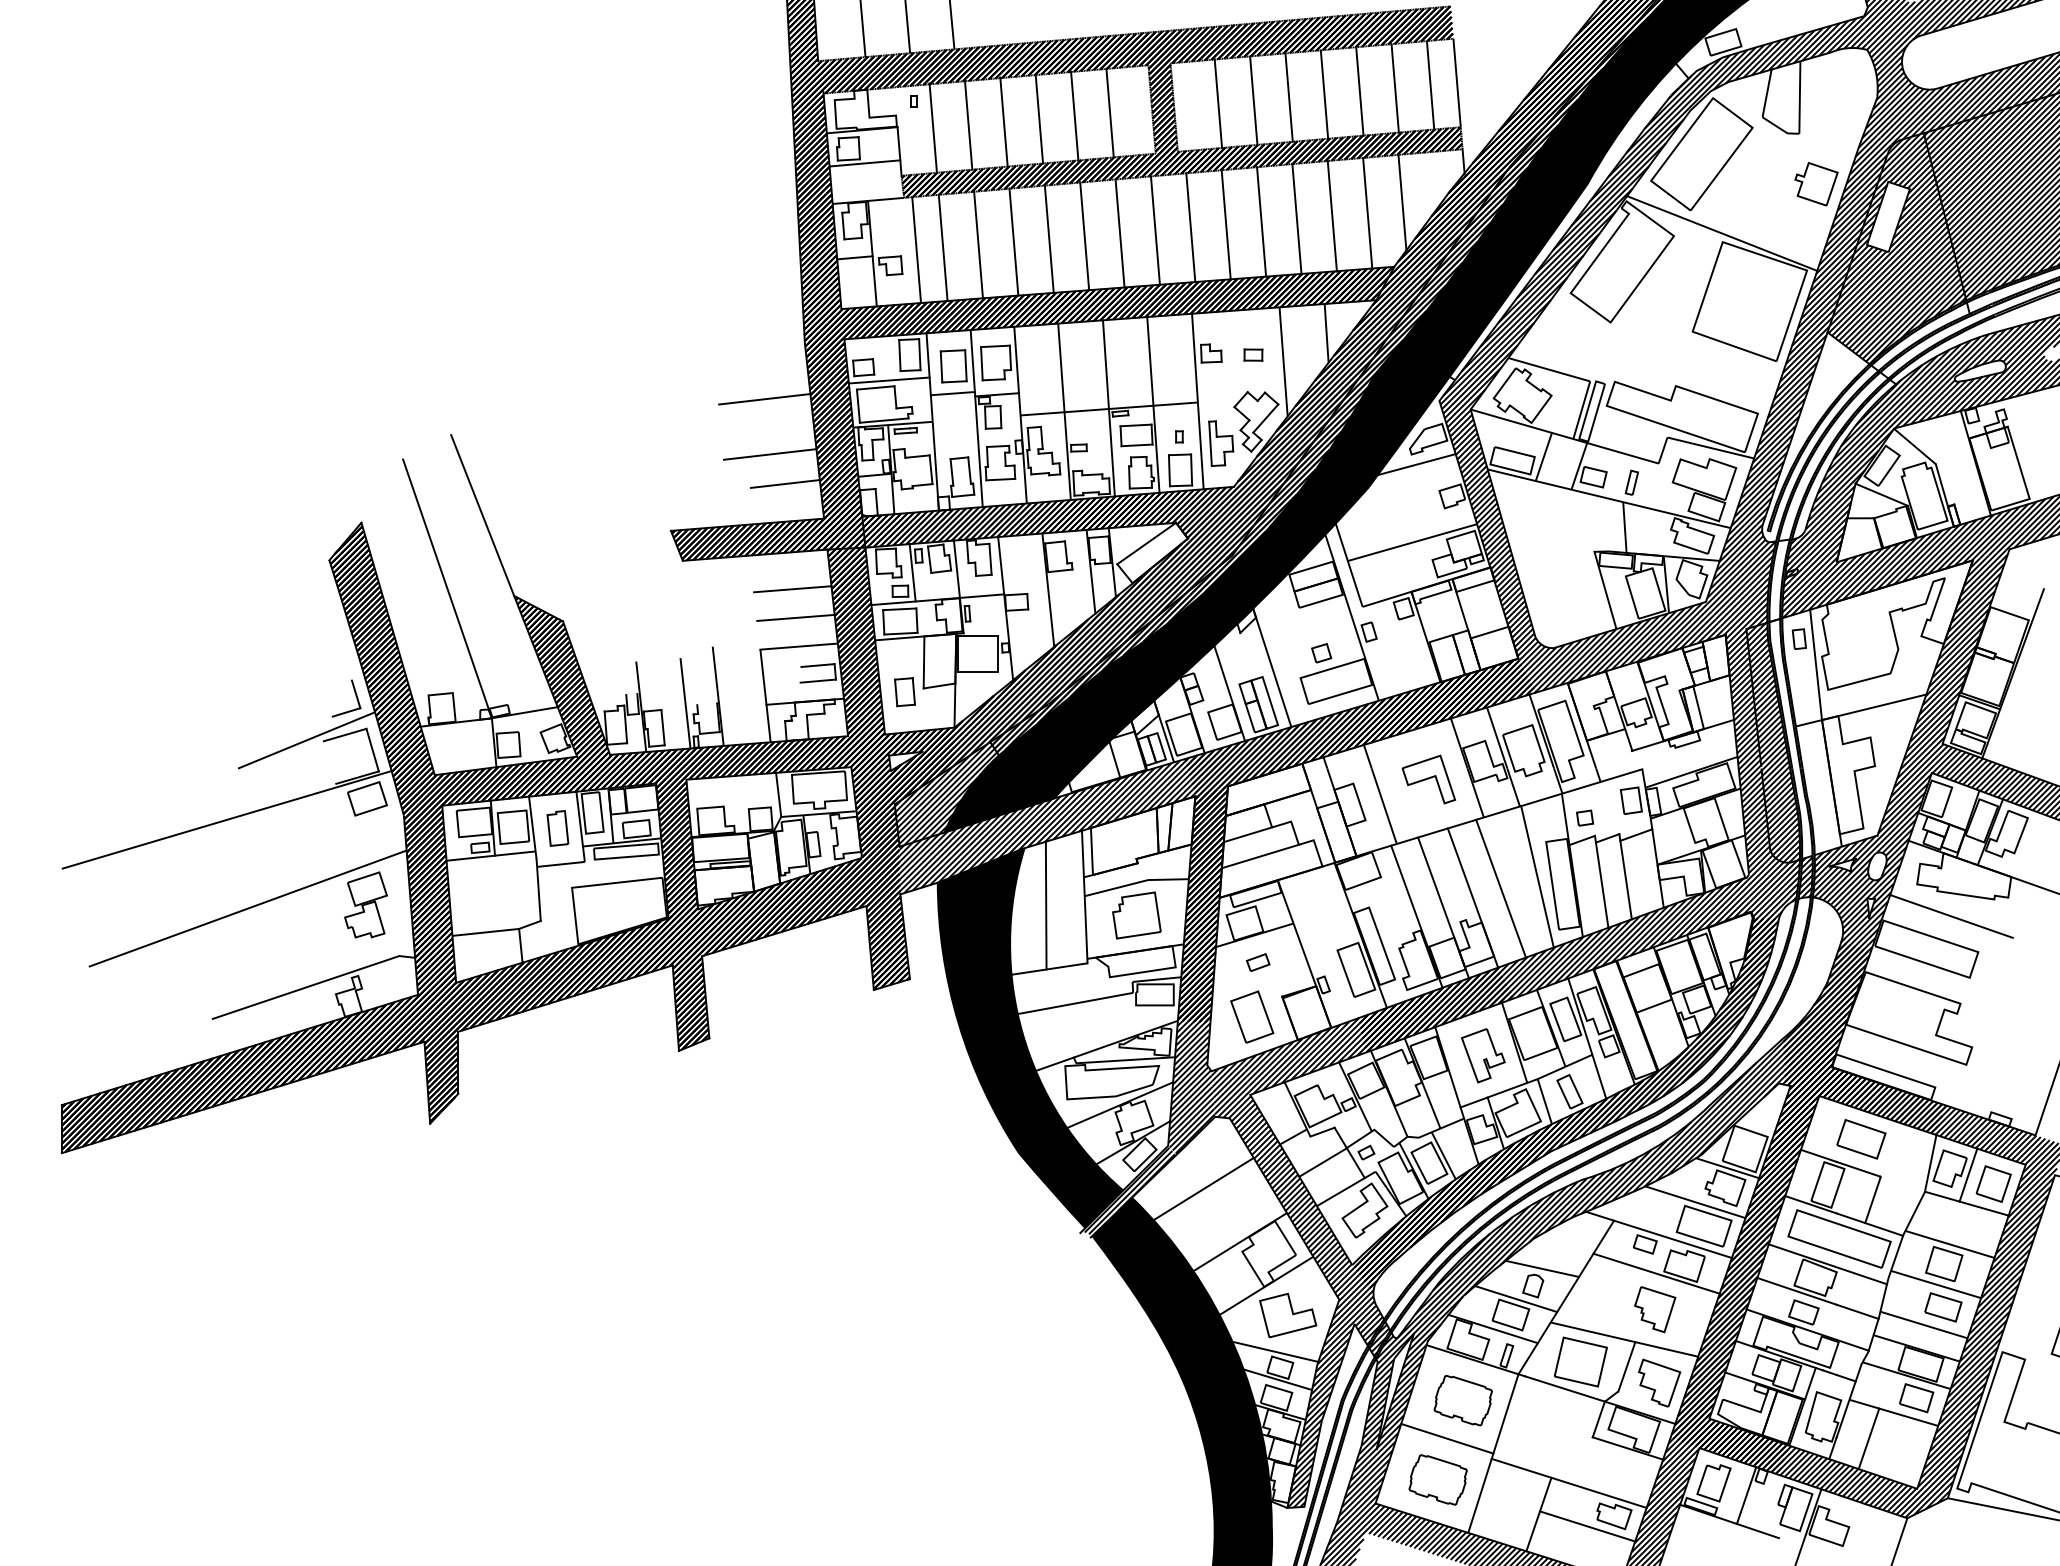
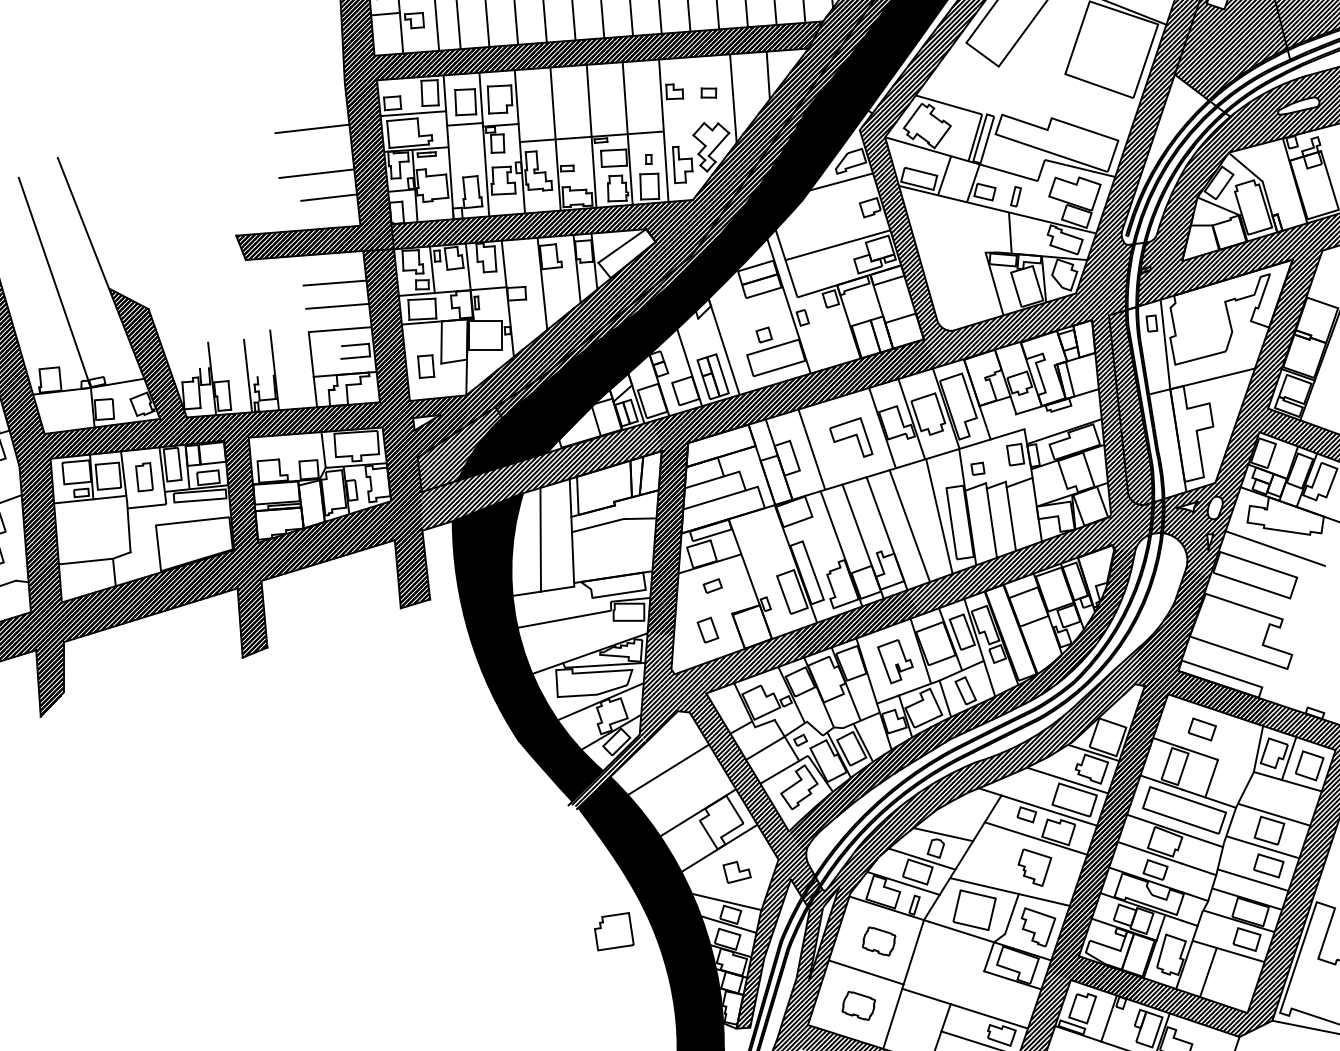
part: (1136, 915) -> (613, 931), moved
part: (1252, 1016) -> (708, 629), size x0.6
part: (1861, 1139) -> (1202, 729), size x0.7
part: (1288, 1315) -> (737, 872), size x0.6
part: (1462, 1400) -> (878, 941), size x0.7
part: (1437, 1479) -> (858, 1005), size x0.7

